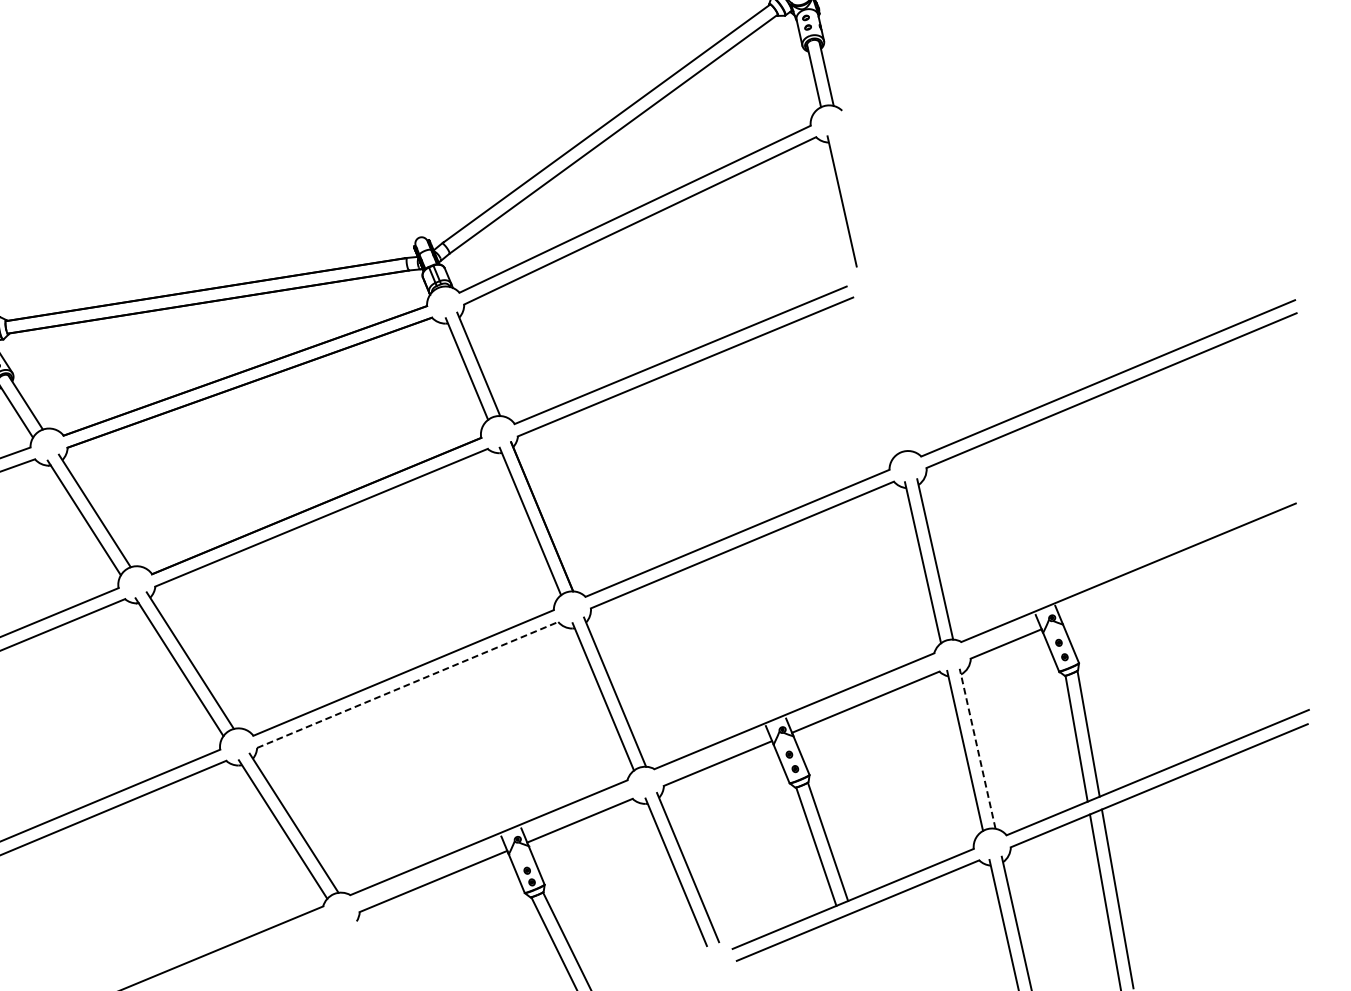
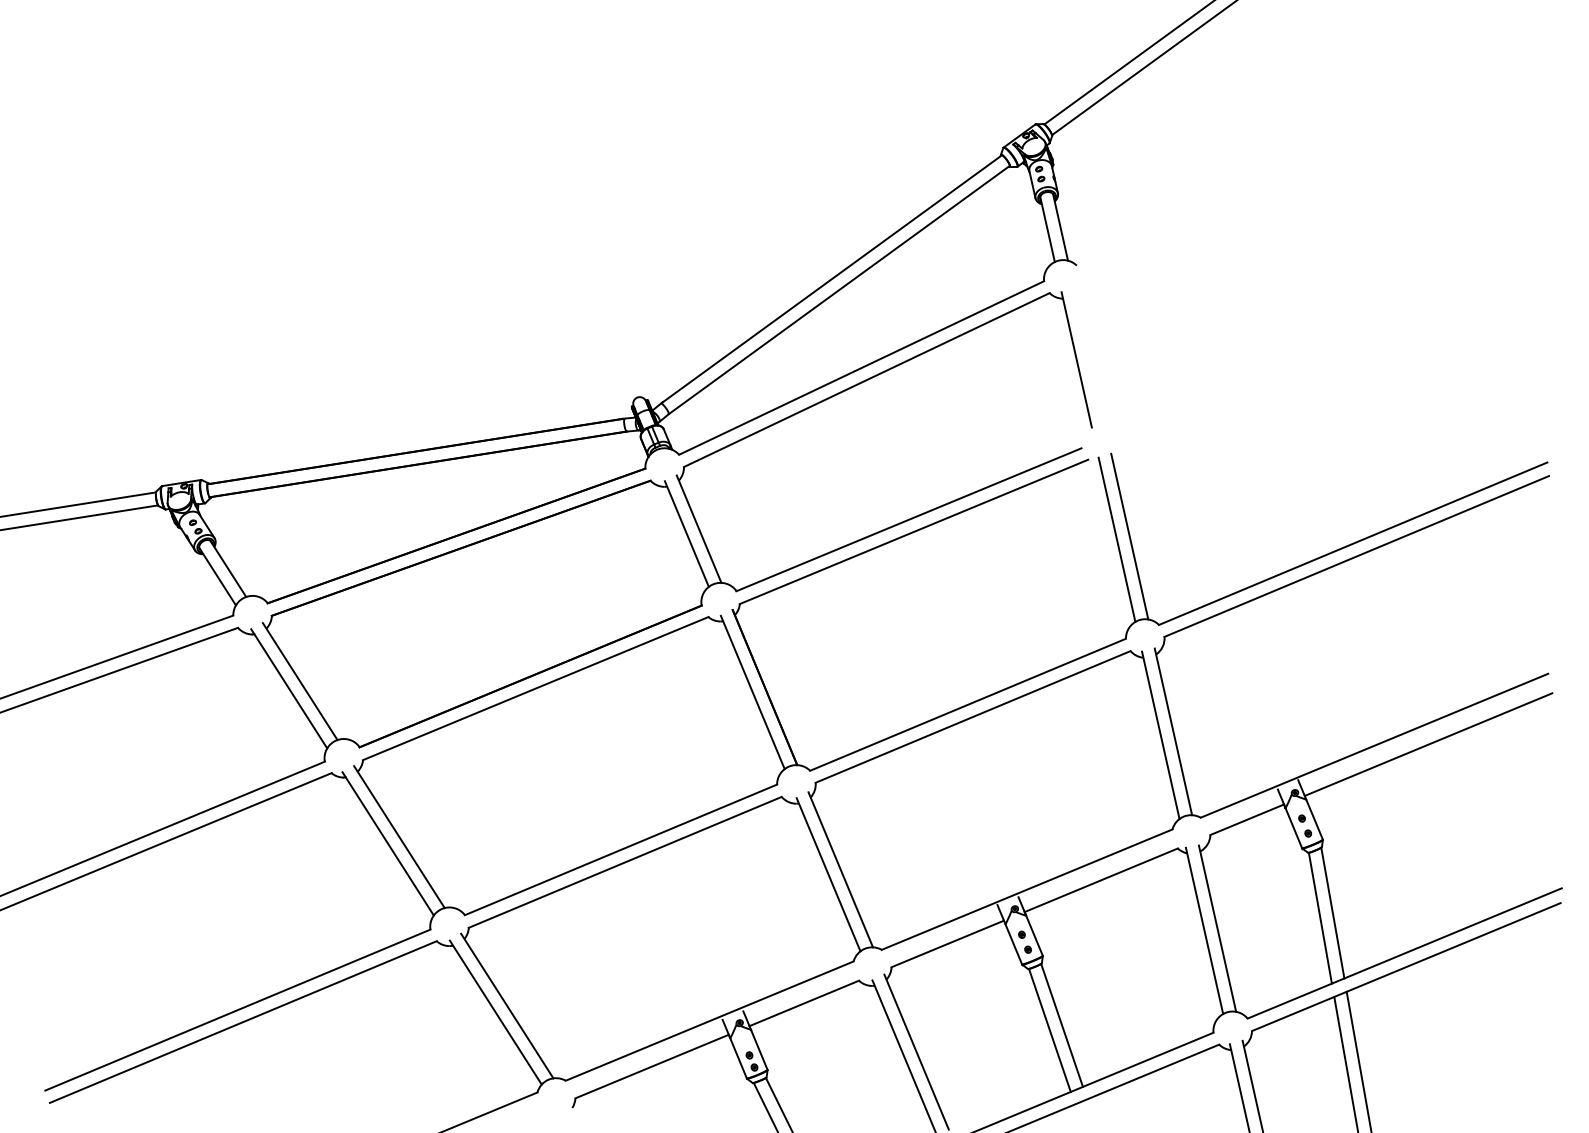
line: (892, 371) -> (1129, 536), added
line: (880, 374) -> (1116, 539), added
line: (1180, 571) -> (1428, 744), added
line: (407, 685) -> (625, 862), dashed -> solid
line: (977, 748) -> (1217, 928), dashed -> solid

